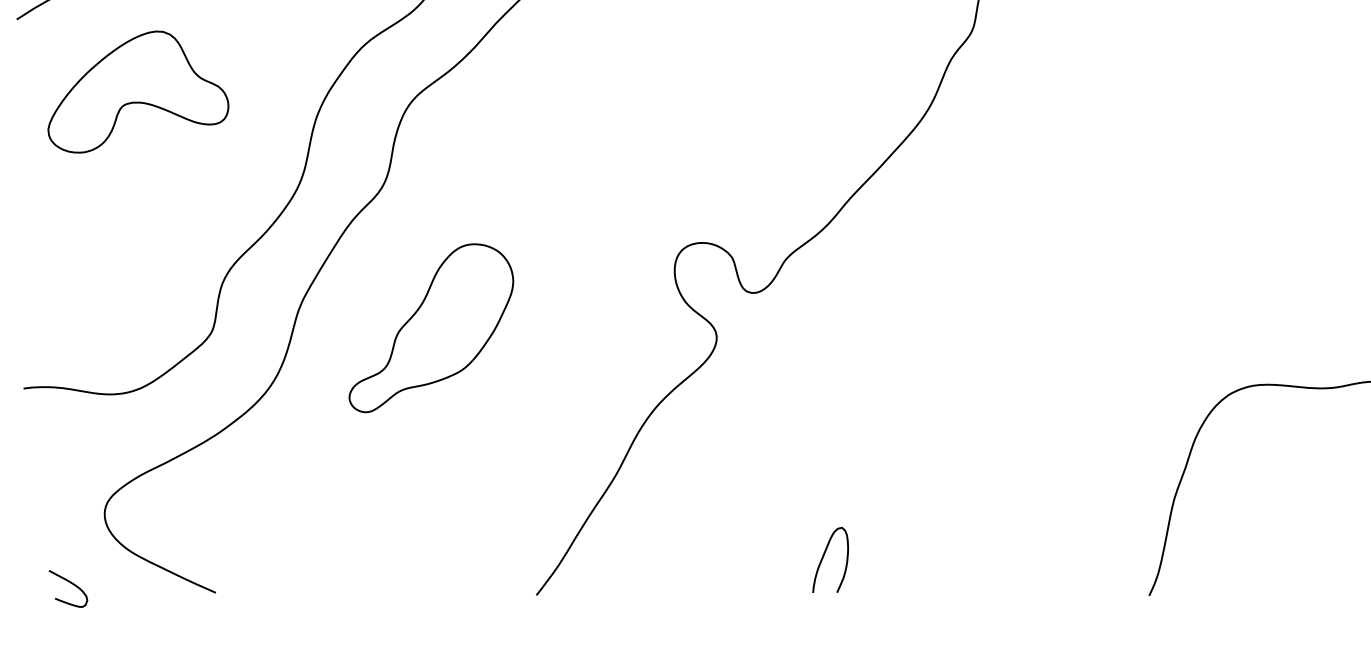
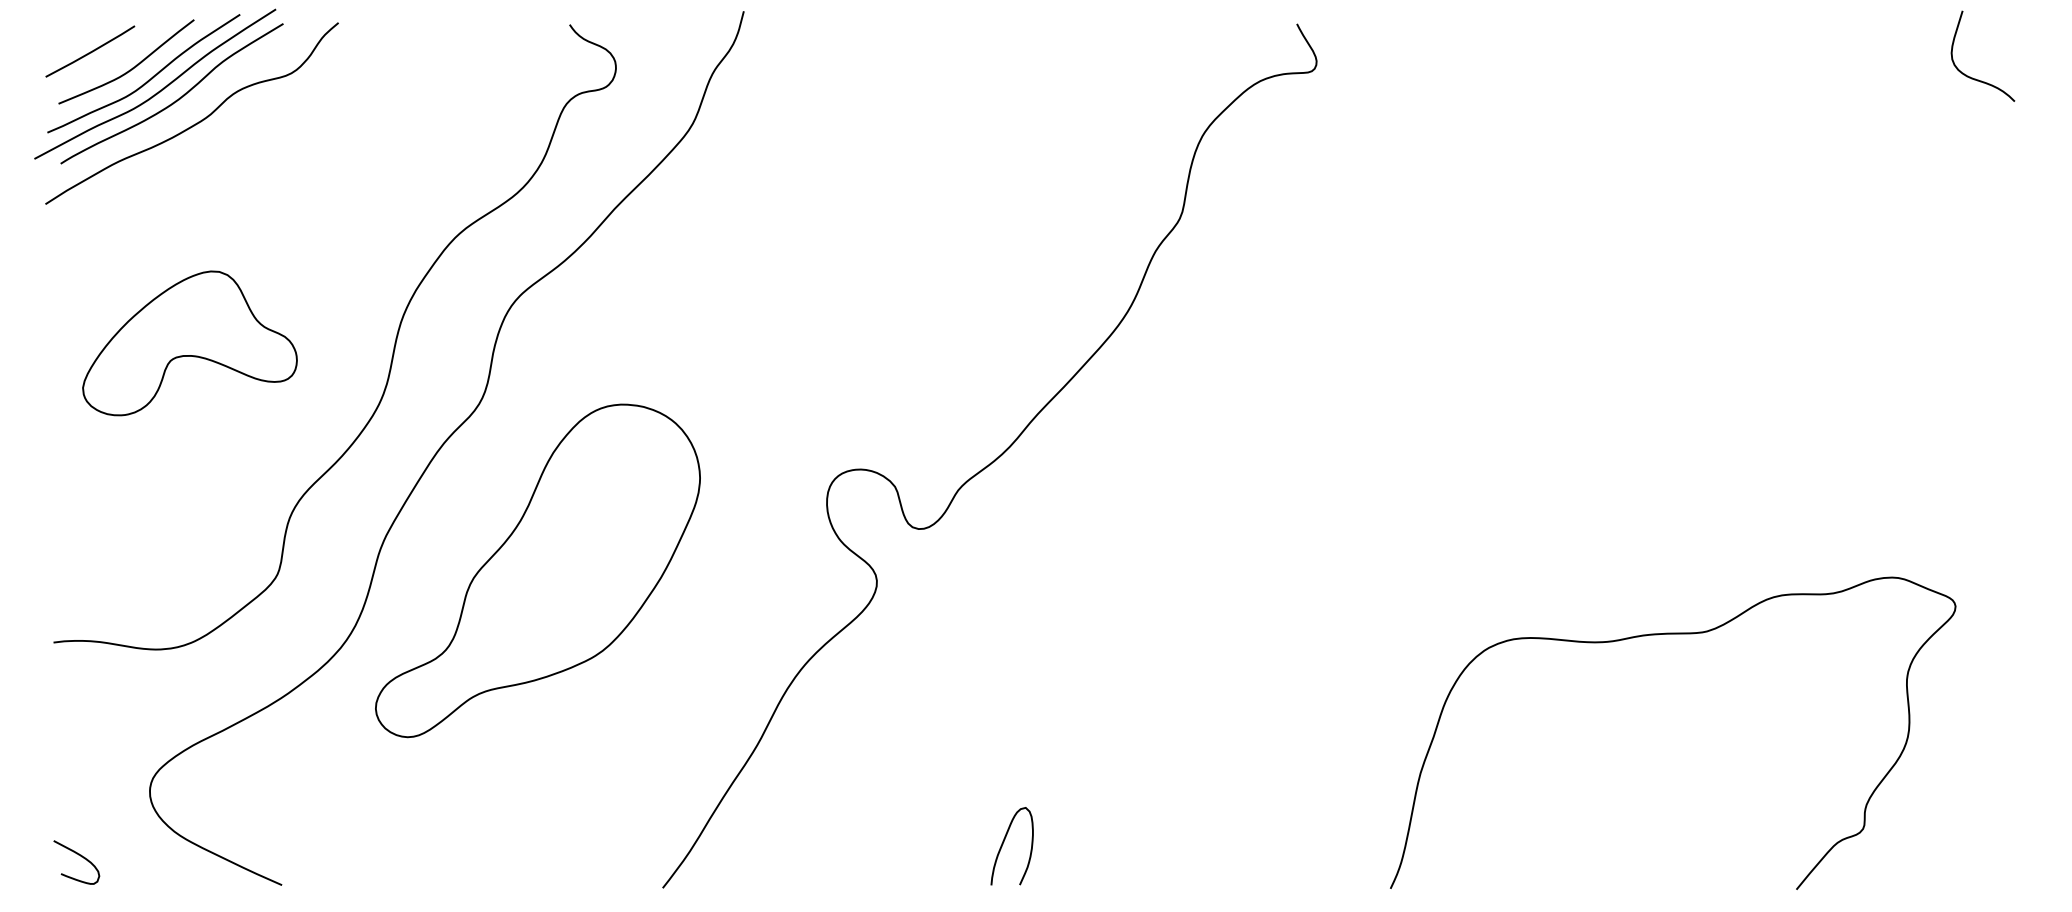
part: (138, 92) -> (189, 343), moved
part: (430, 327) -> (537, 570), size x1.67
curve: (72, 584) -> (81, 857), moved

